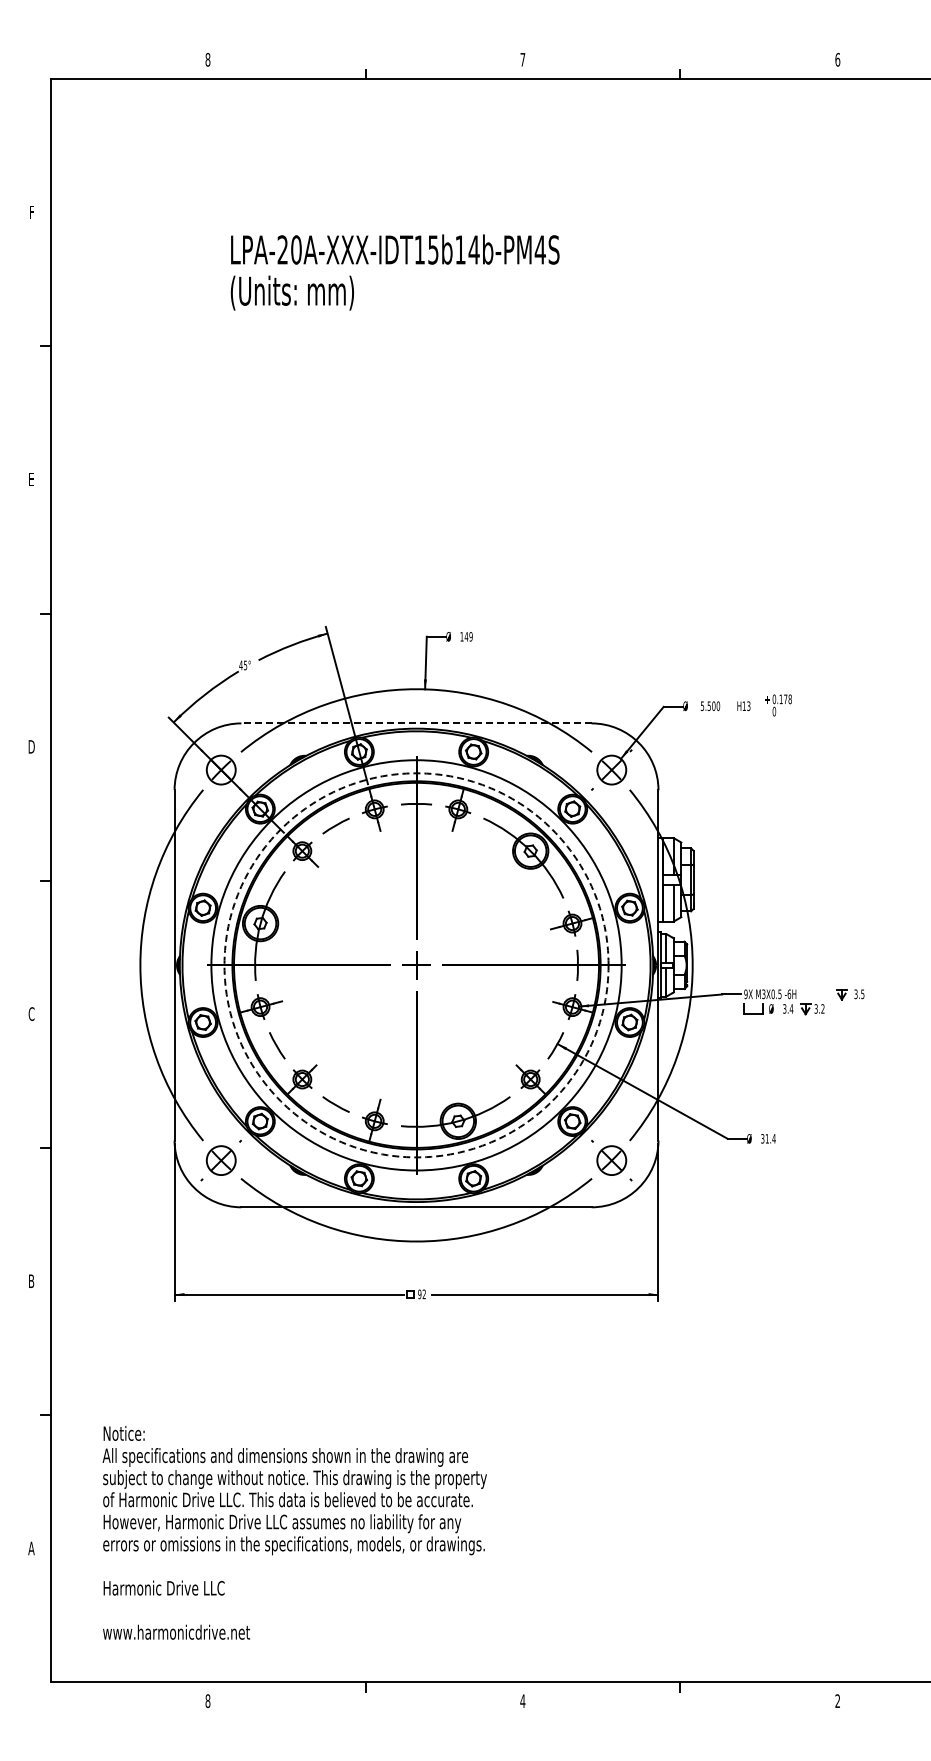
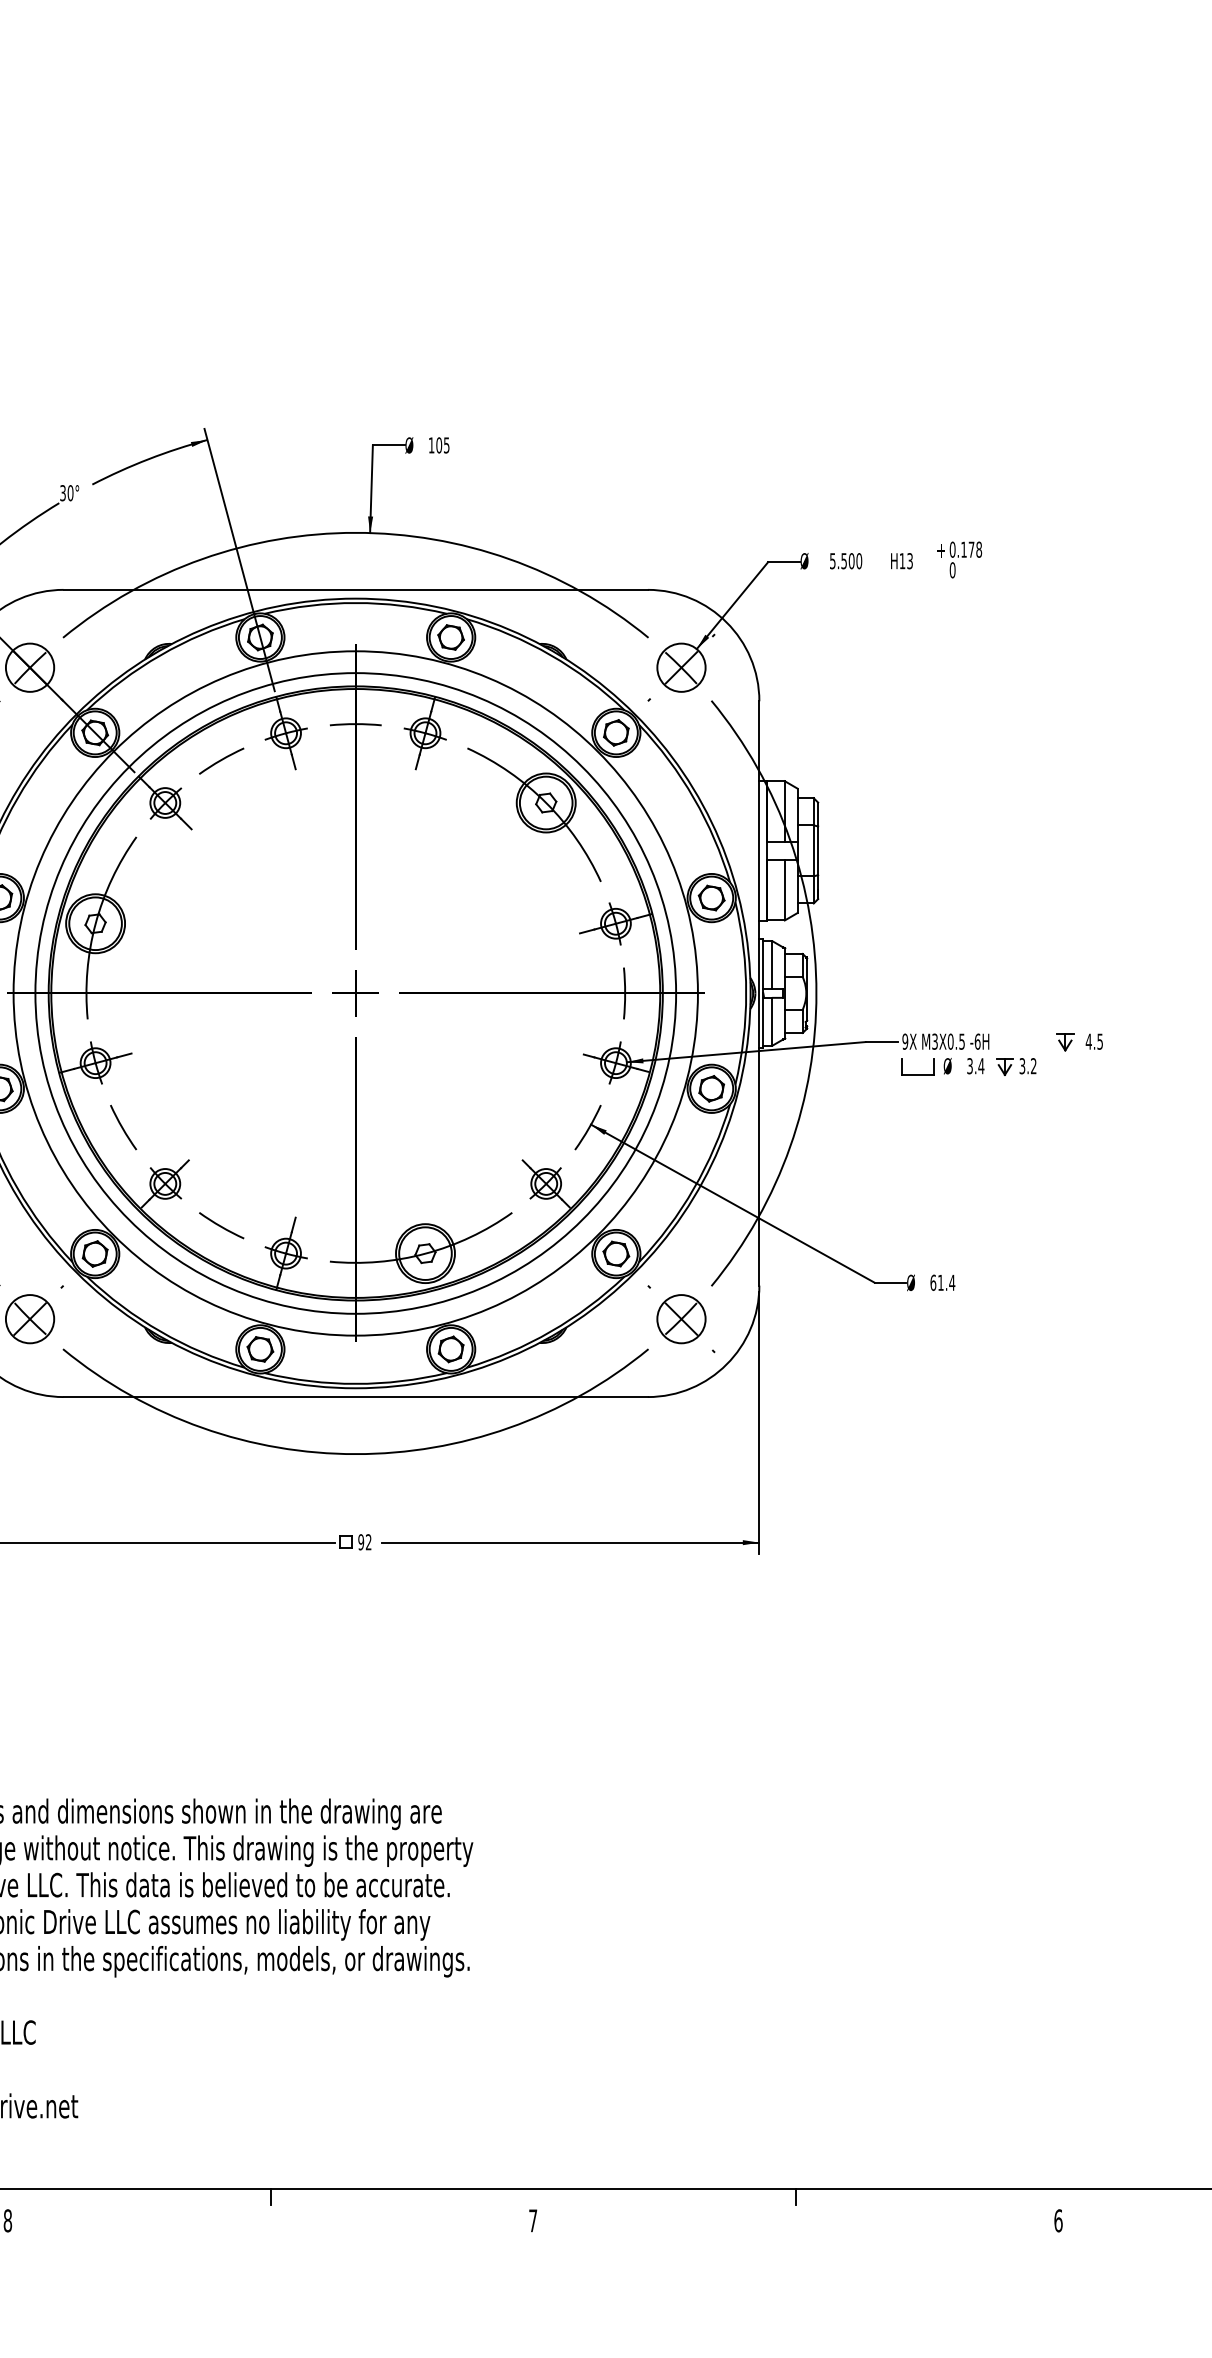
text: (468, 636) -> (442, 444), 149 -> 105
text: (243, 665) -> (67, 493), 45° -> 30°
line: (416, 723) -> (355, 590), dashed -> solid
circle: (416, 965) -> (355, 993), dashed -> solid
text: (855, 994) -> (1088, 1042), 3.5 -> 4.5
text: (762, 1138) -> (932, 1282), 31.4 -> 61.4
text: (522, 1700) -> (532, 2219), 4 -> 7
text: (837, 1700) -> (1057, 2219), 2 -> 6

